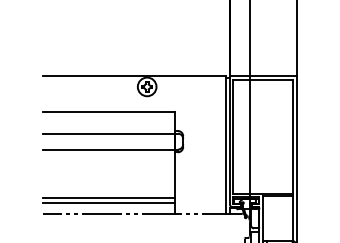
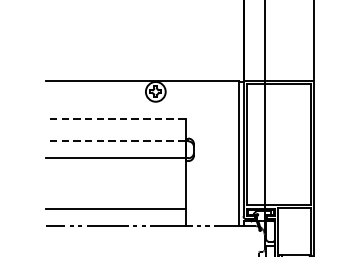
line: (108, 112) -> (114, 118), solid -> dashed
line: (108, 133) -> (114, 141), solid -> dashed
line: (109, 203) -> (115, 215), removed

